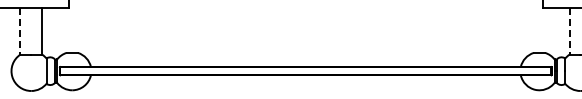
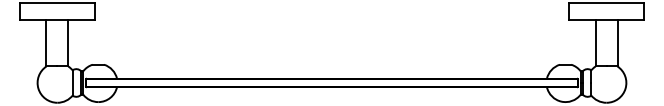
line: (20, 31) -> (46, 43), dashed -> solid
line: (569, 31) -> (595, 43), dashed -> solid

